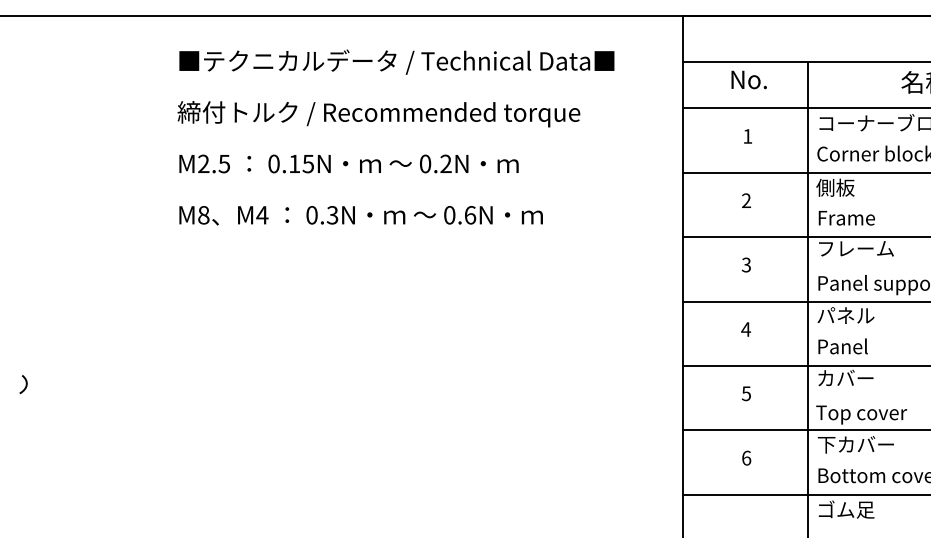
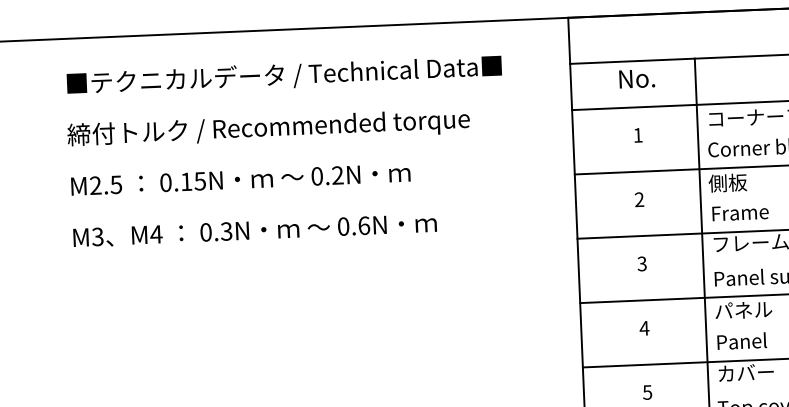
text: (203, 215) -> (97, 237), M8 -> M3

